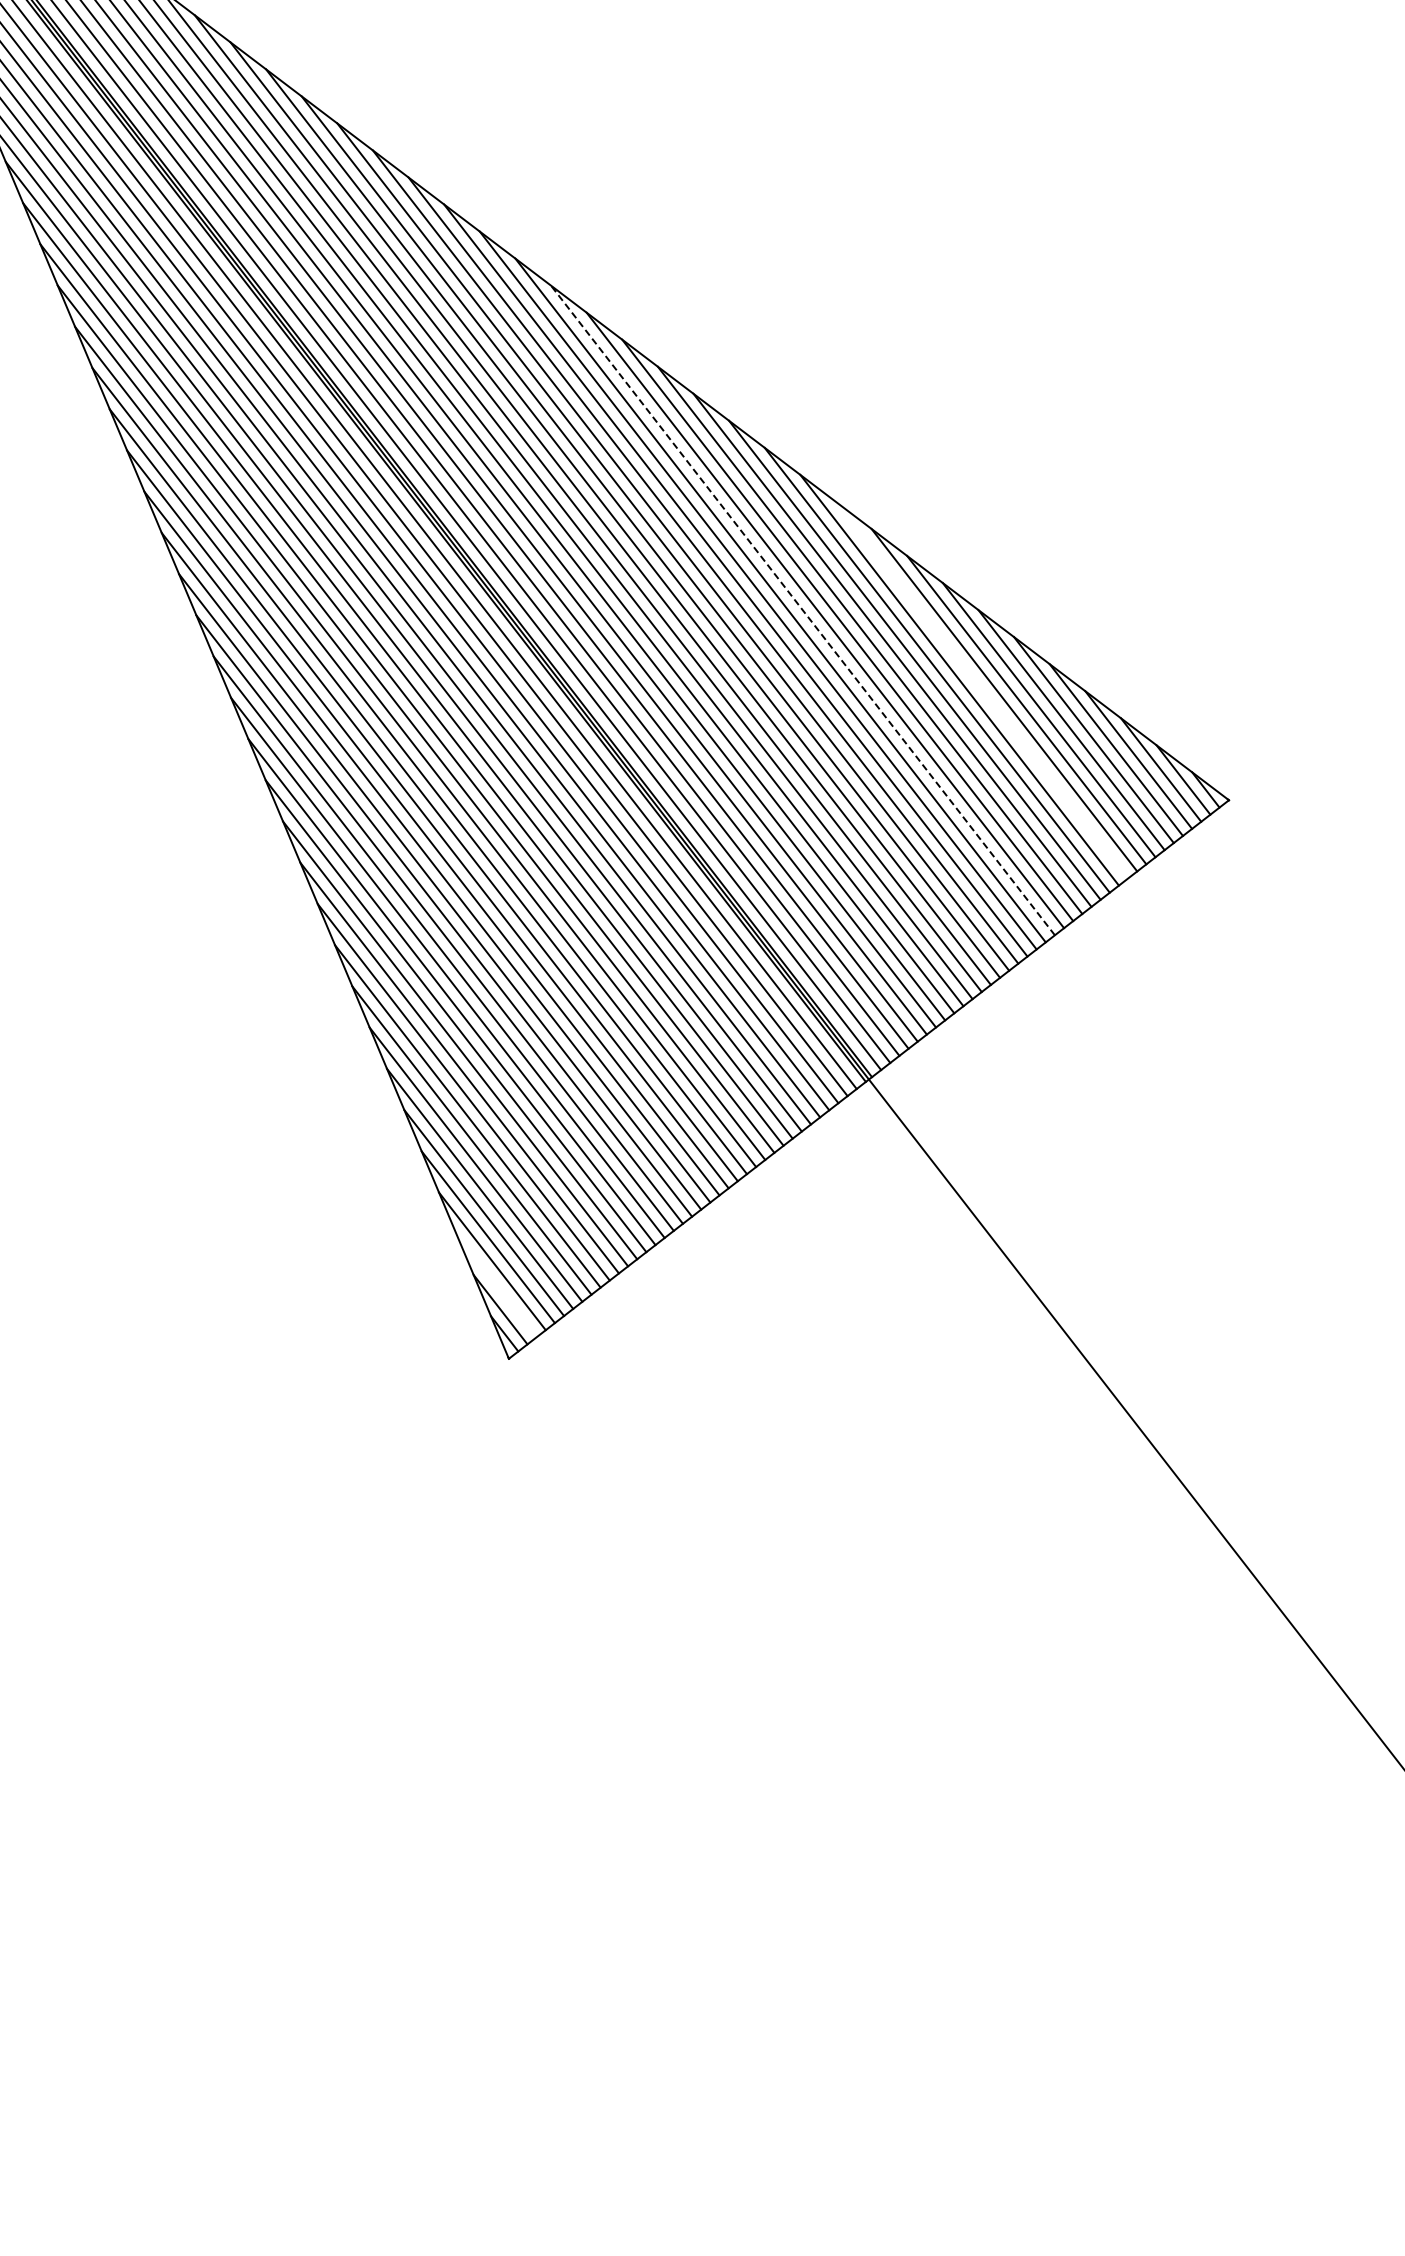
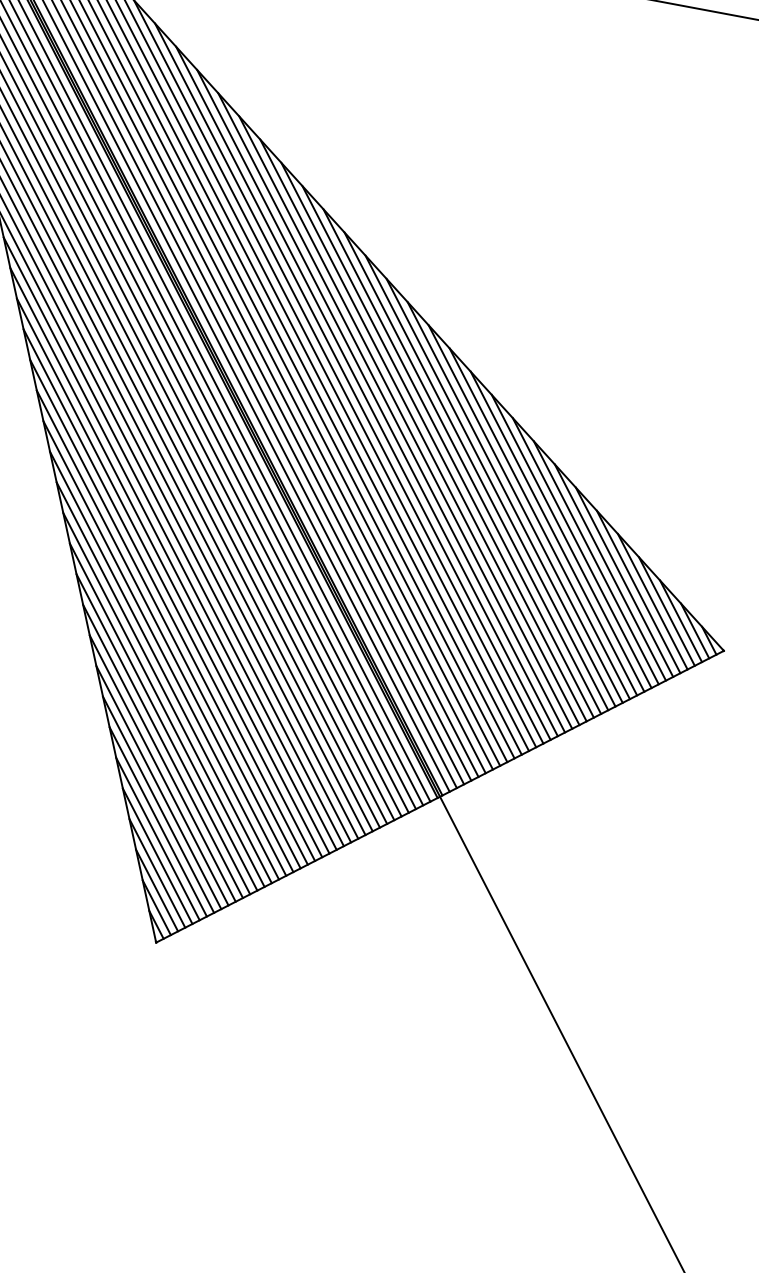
line: (802, 610) -> (454, 465), dashed -> solid
line: (981, 689) -> (567, 542), added
line: (496, 1285) -> (157, 890), added

